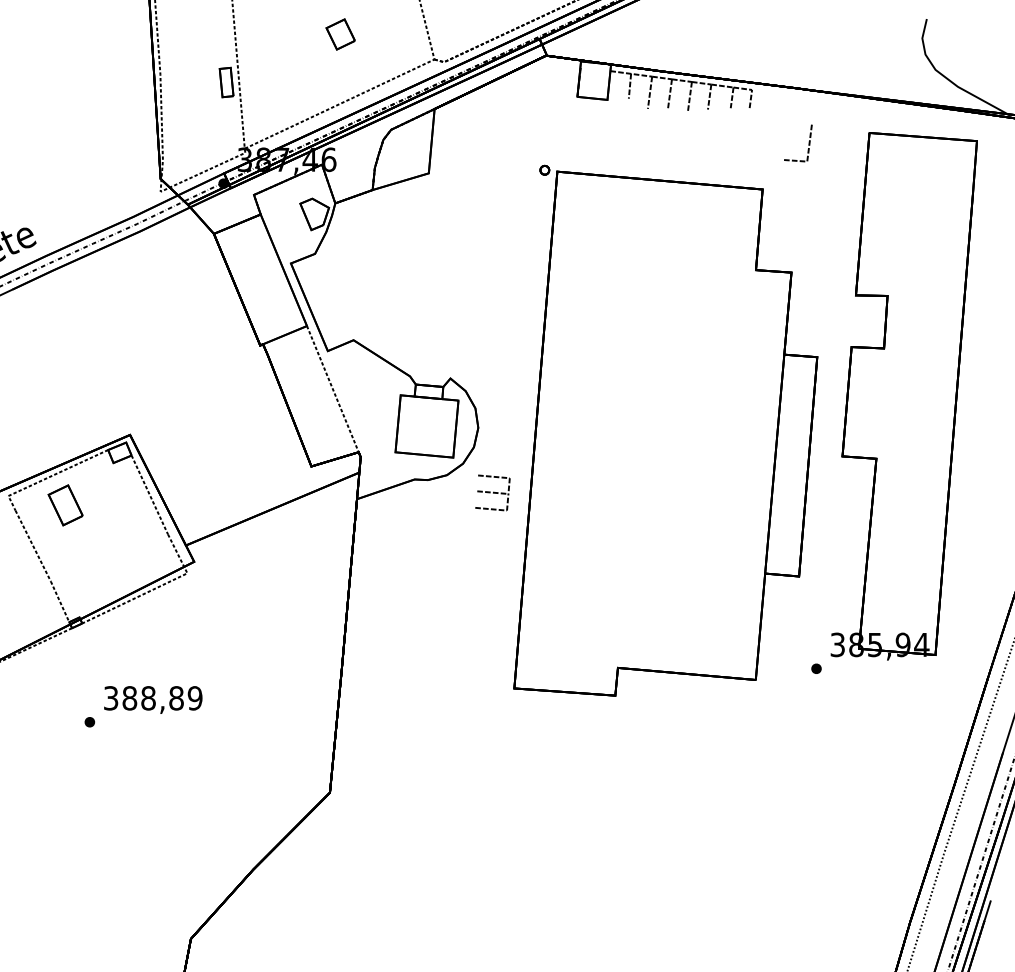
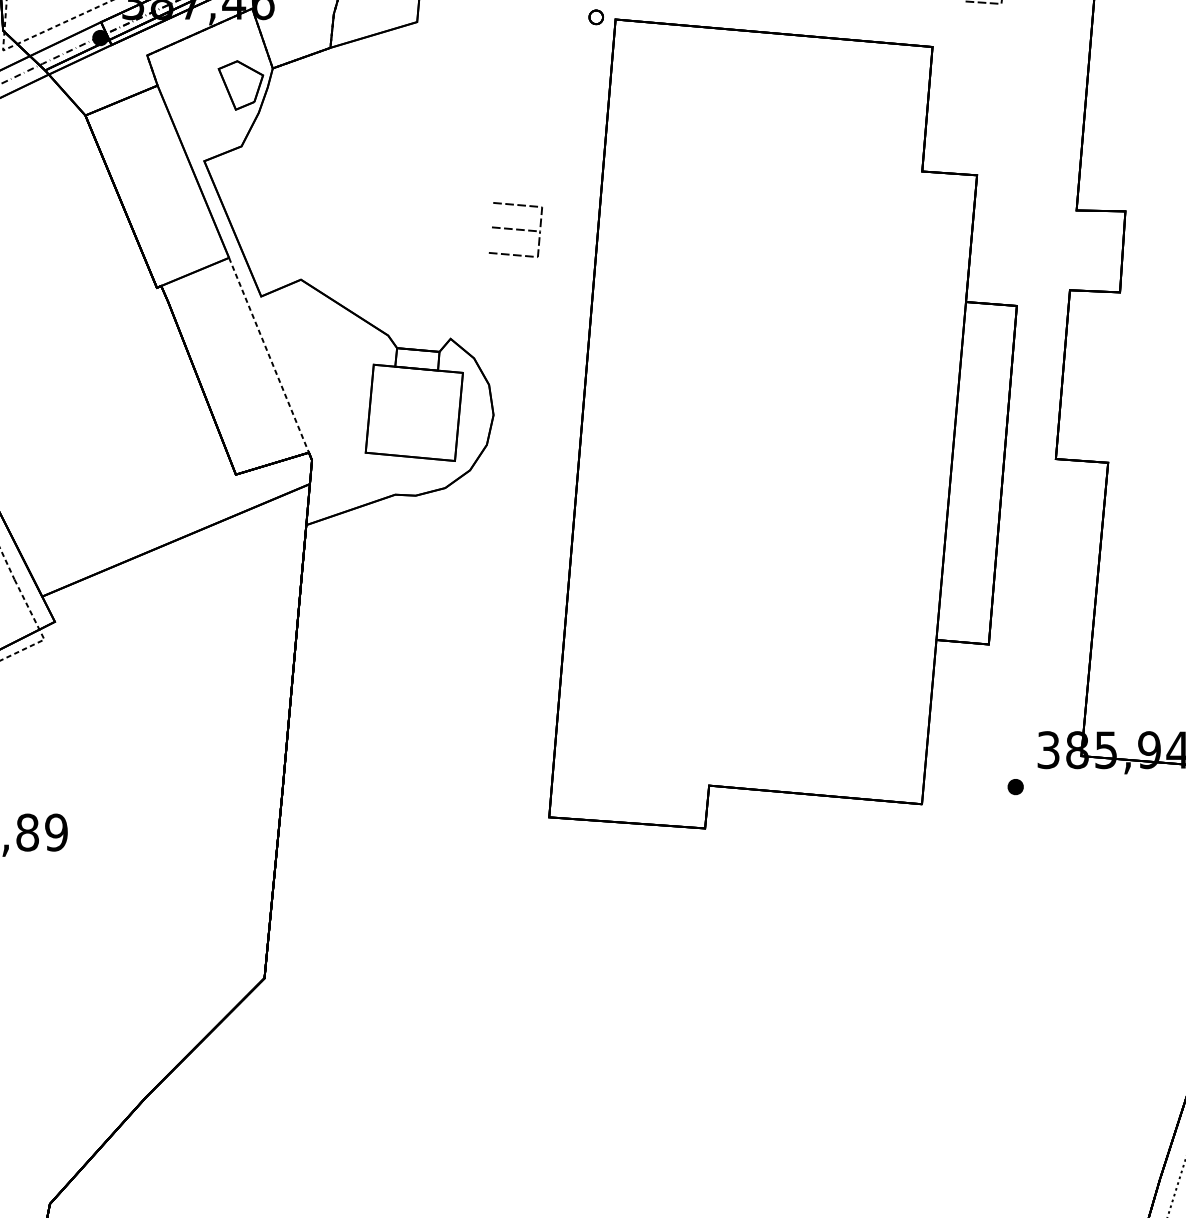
part: (492, 492) -> (515, 229), moved

